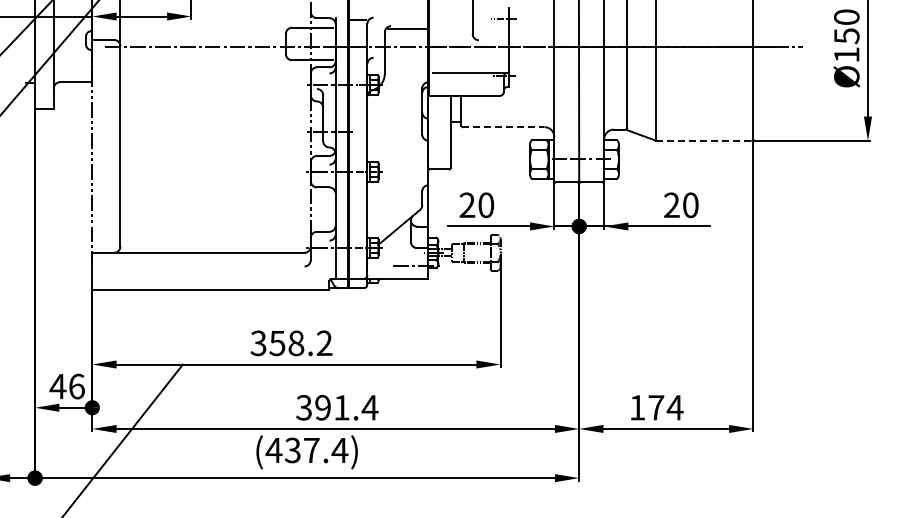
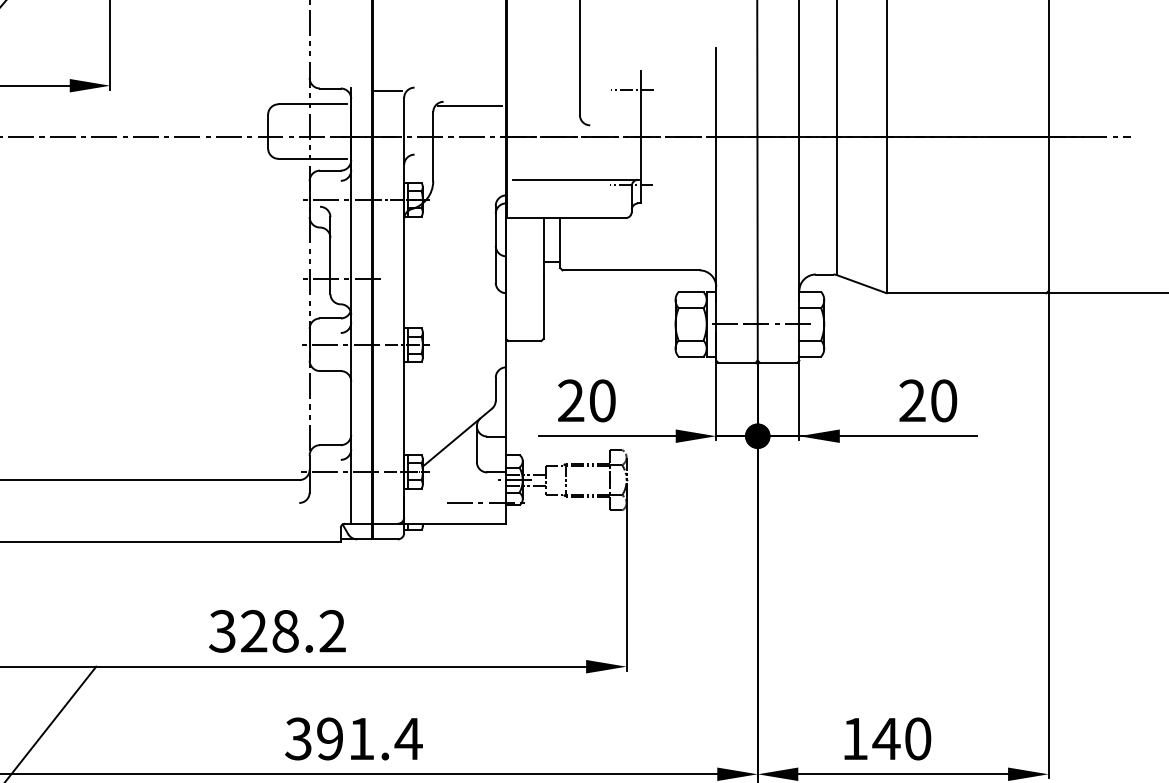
line: (503, 127) -> (631, 270), dashed -> solid
line: (704, 140) -> (966, 292), dashed -> solid
text: (277, 343) -> (254, 631), 358.2 -> 328.2
text: (665, 407) -> (901, 738), 174 -> 140

